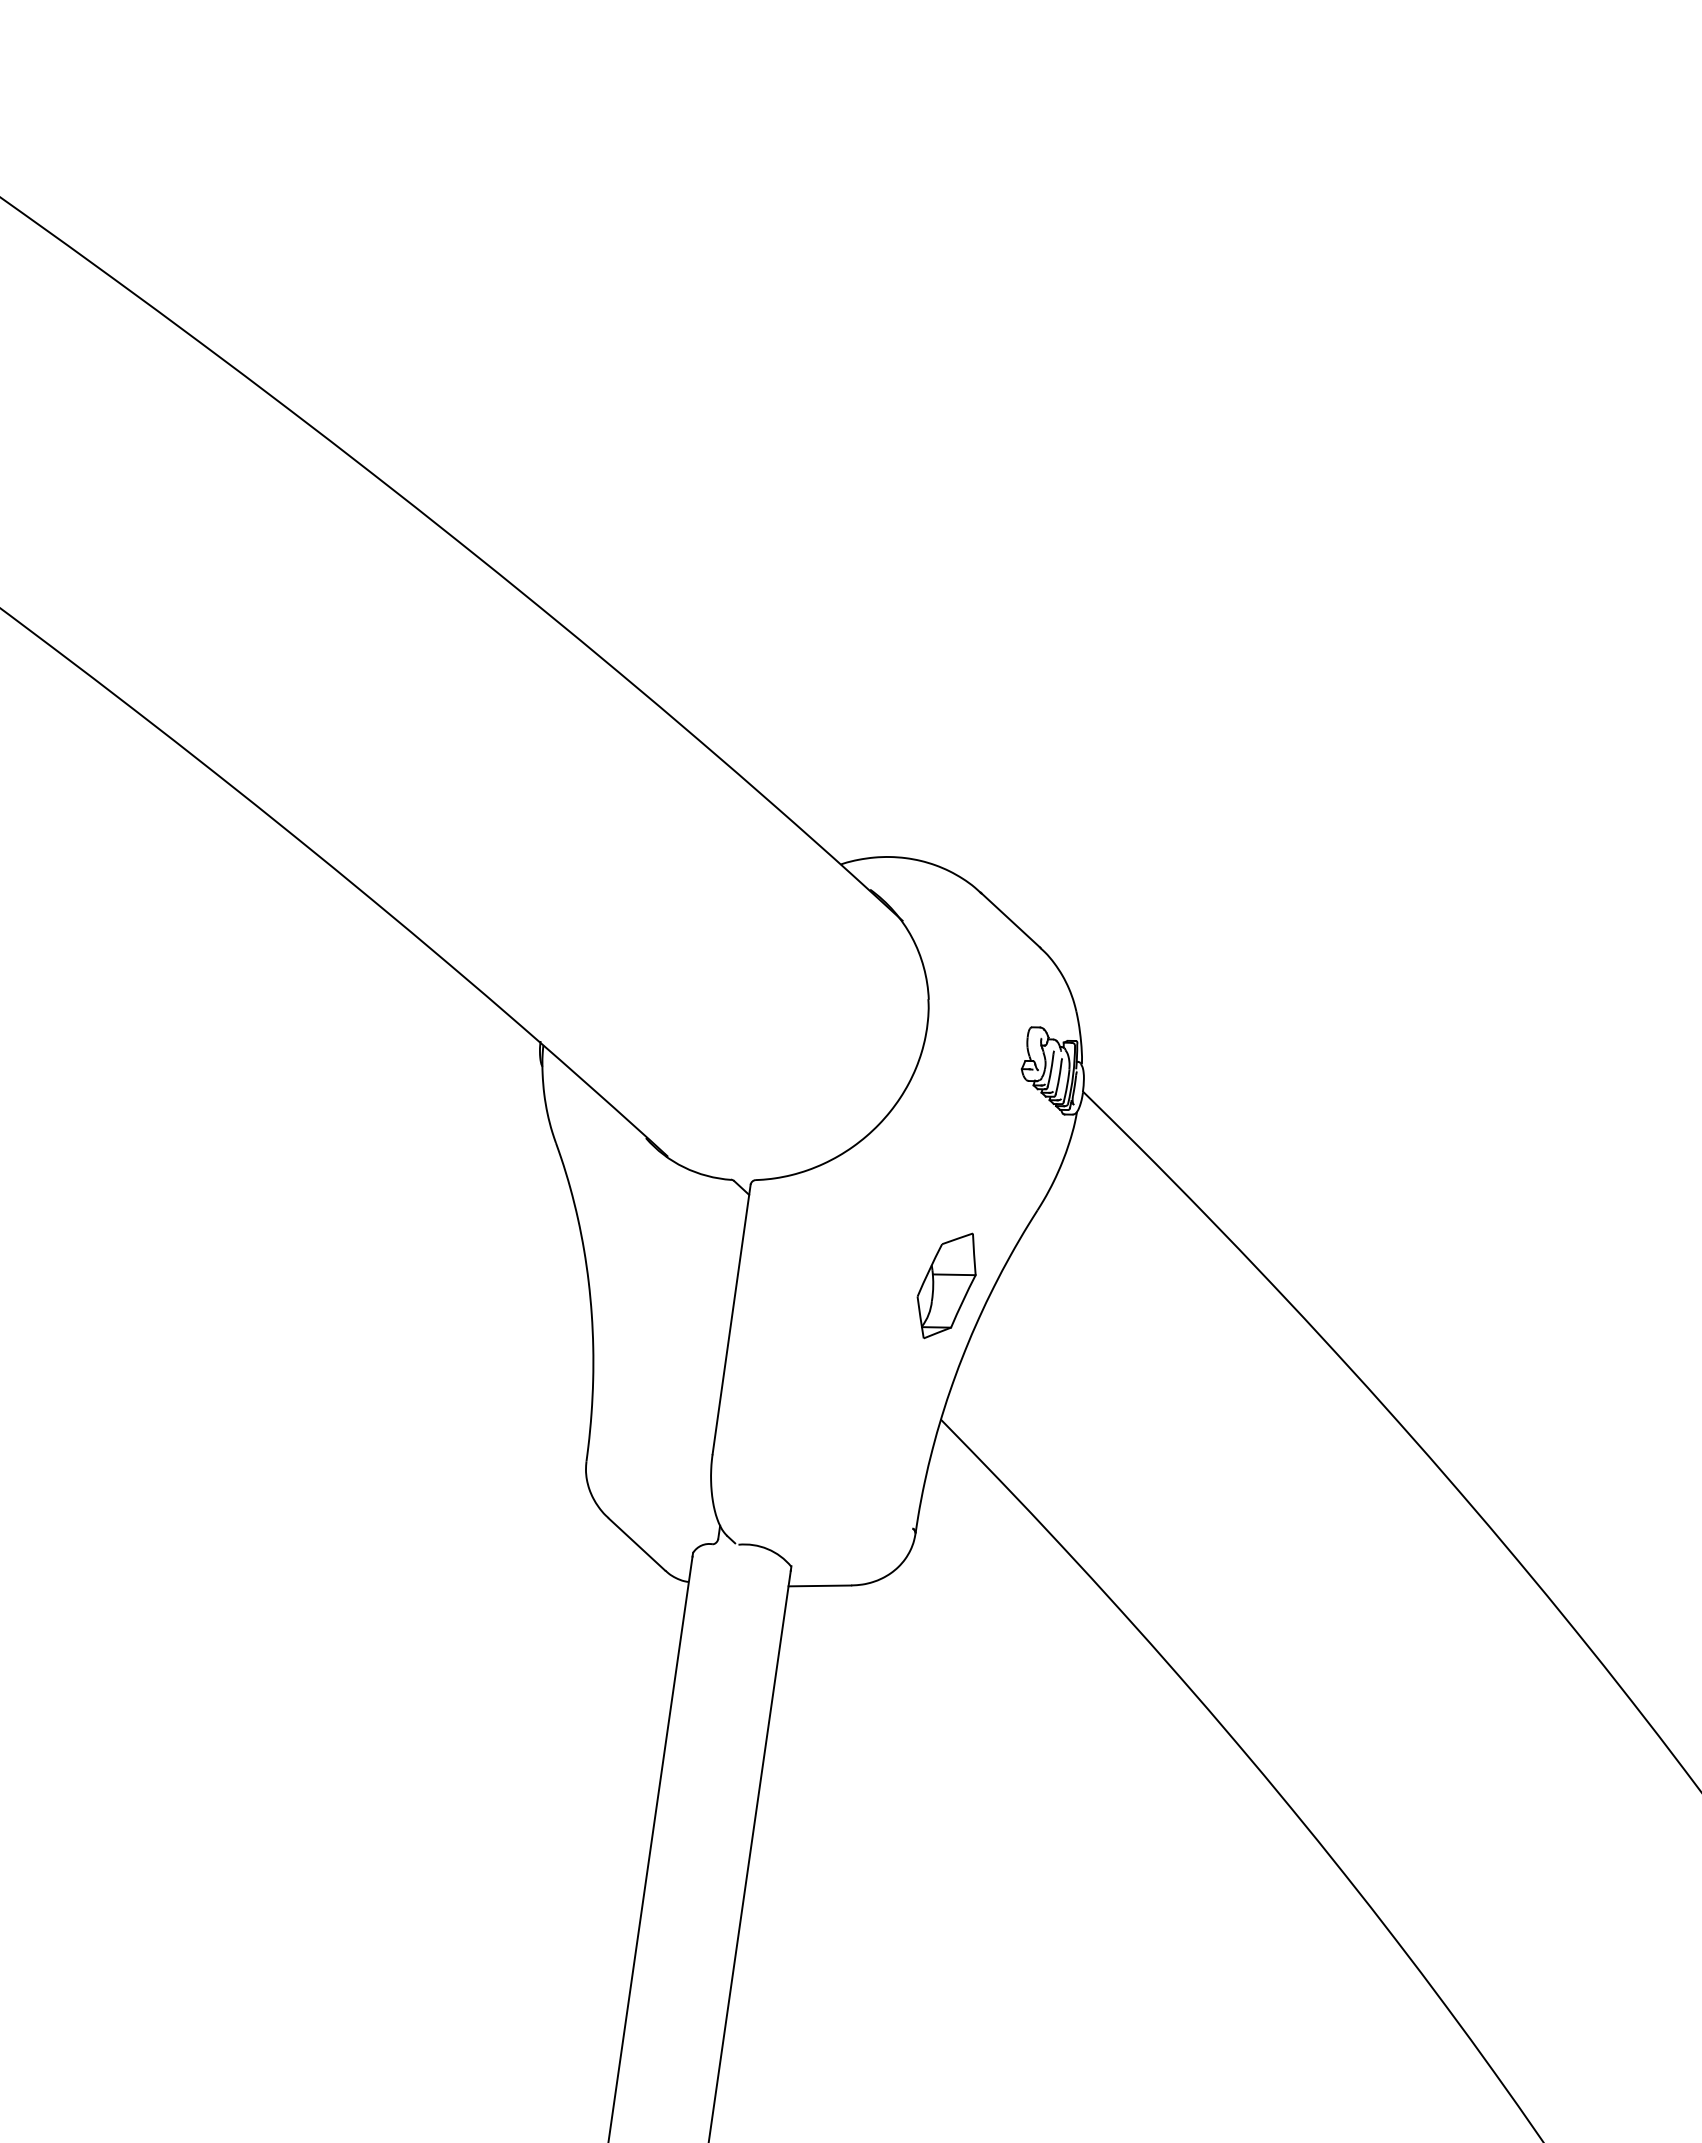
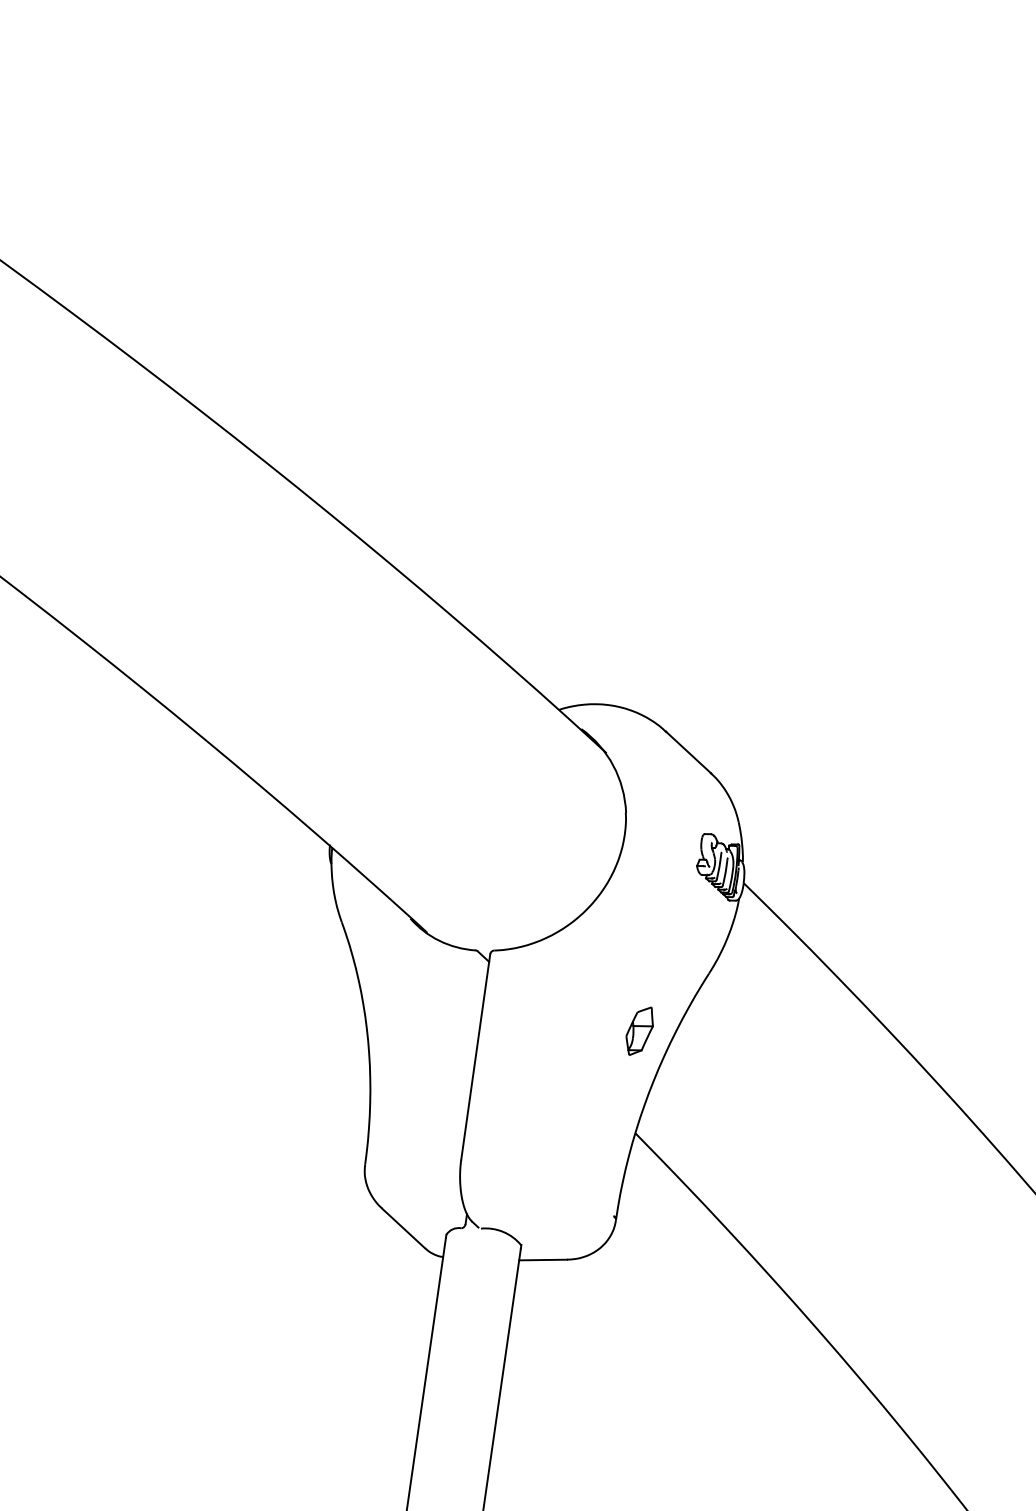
part: (946, 1285) -> (639, 1030), size x0.6

